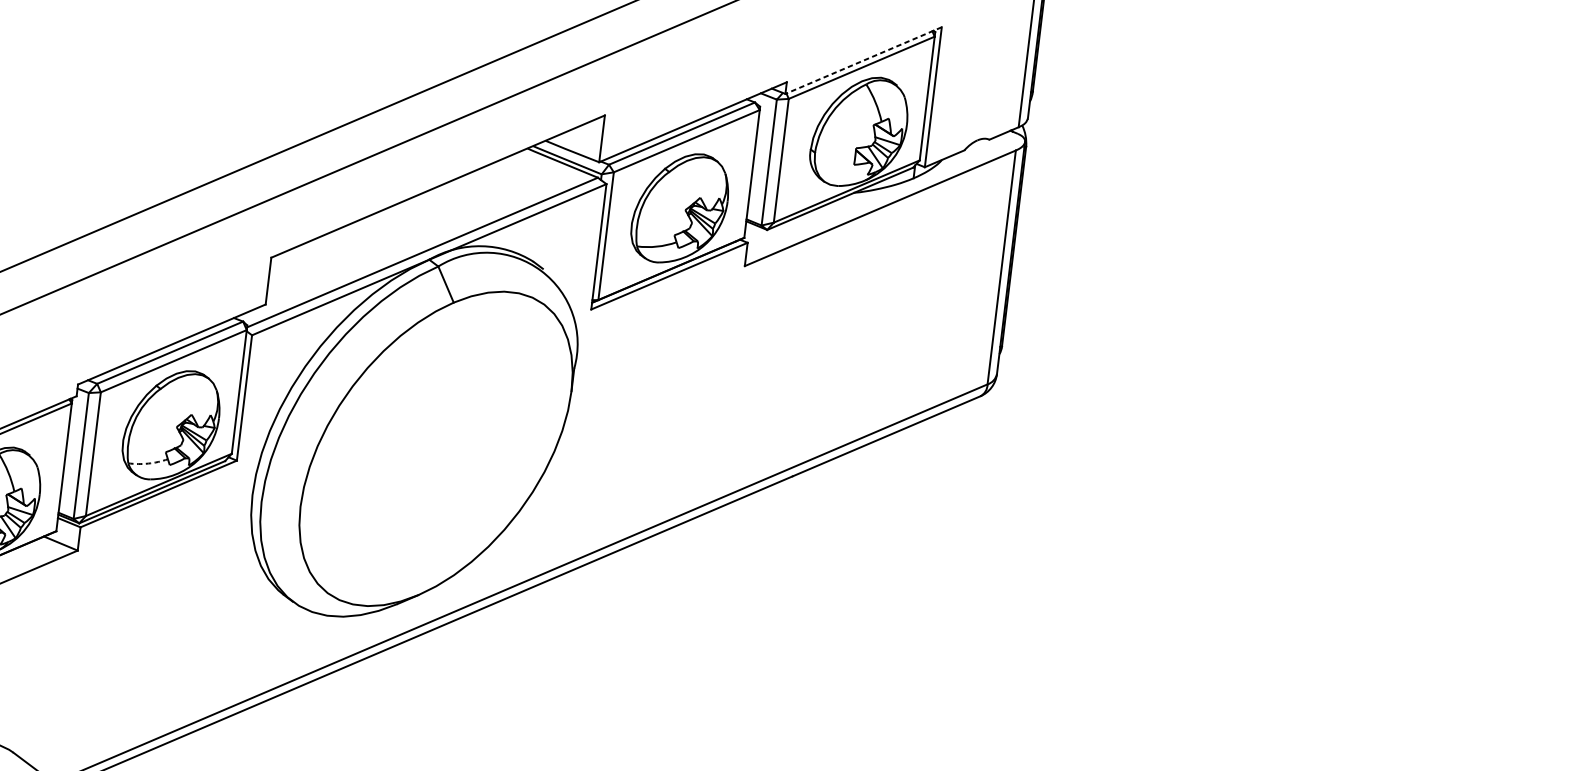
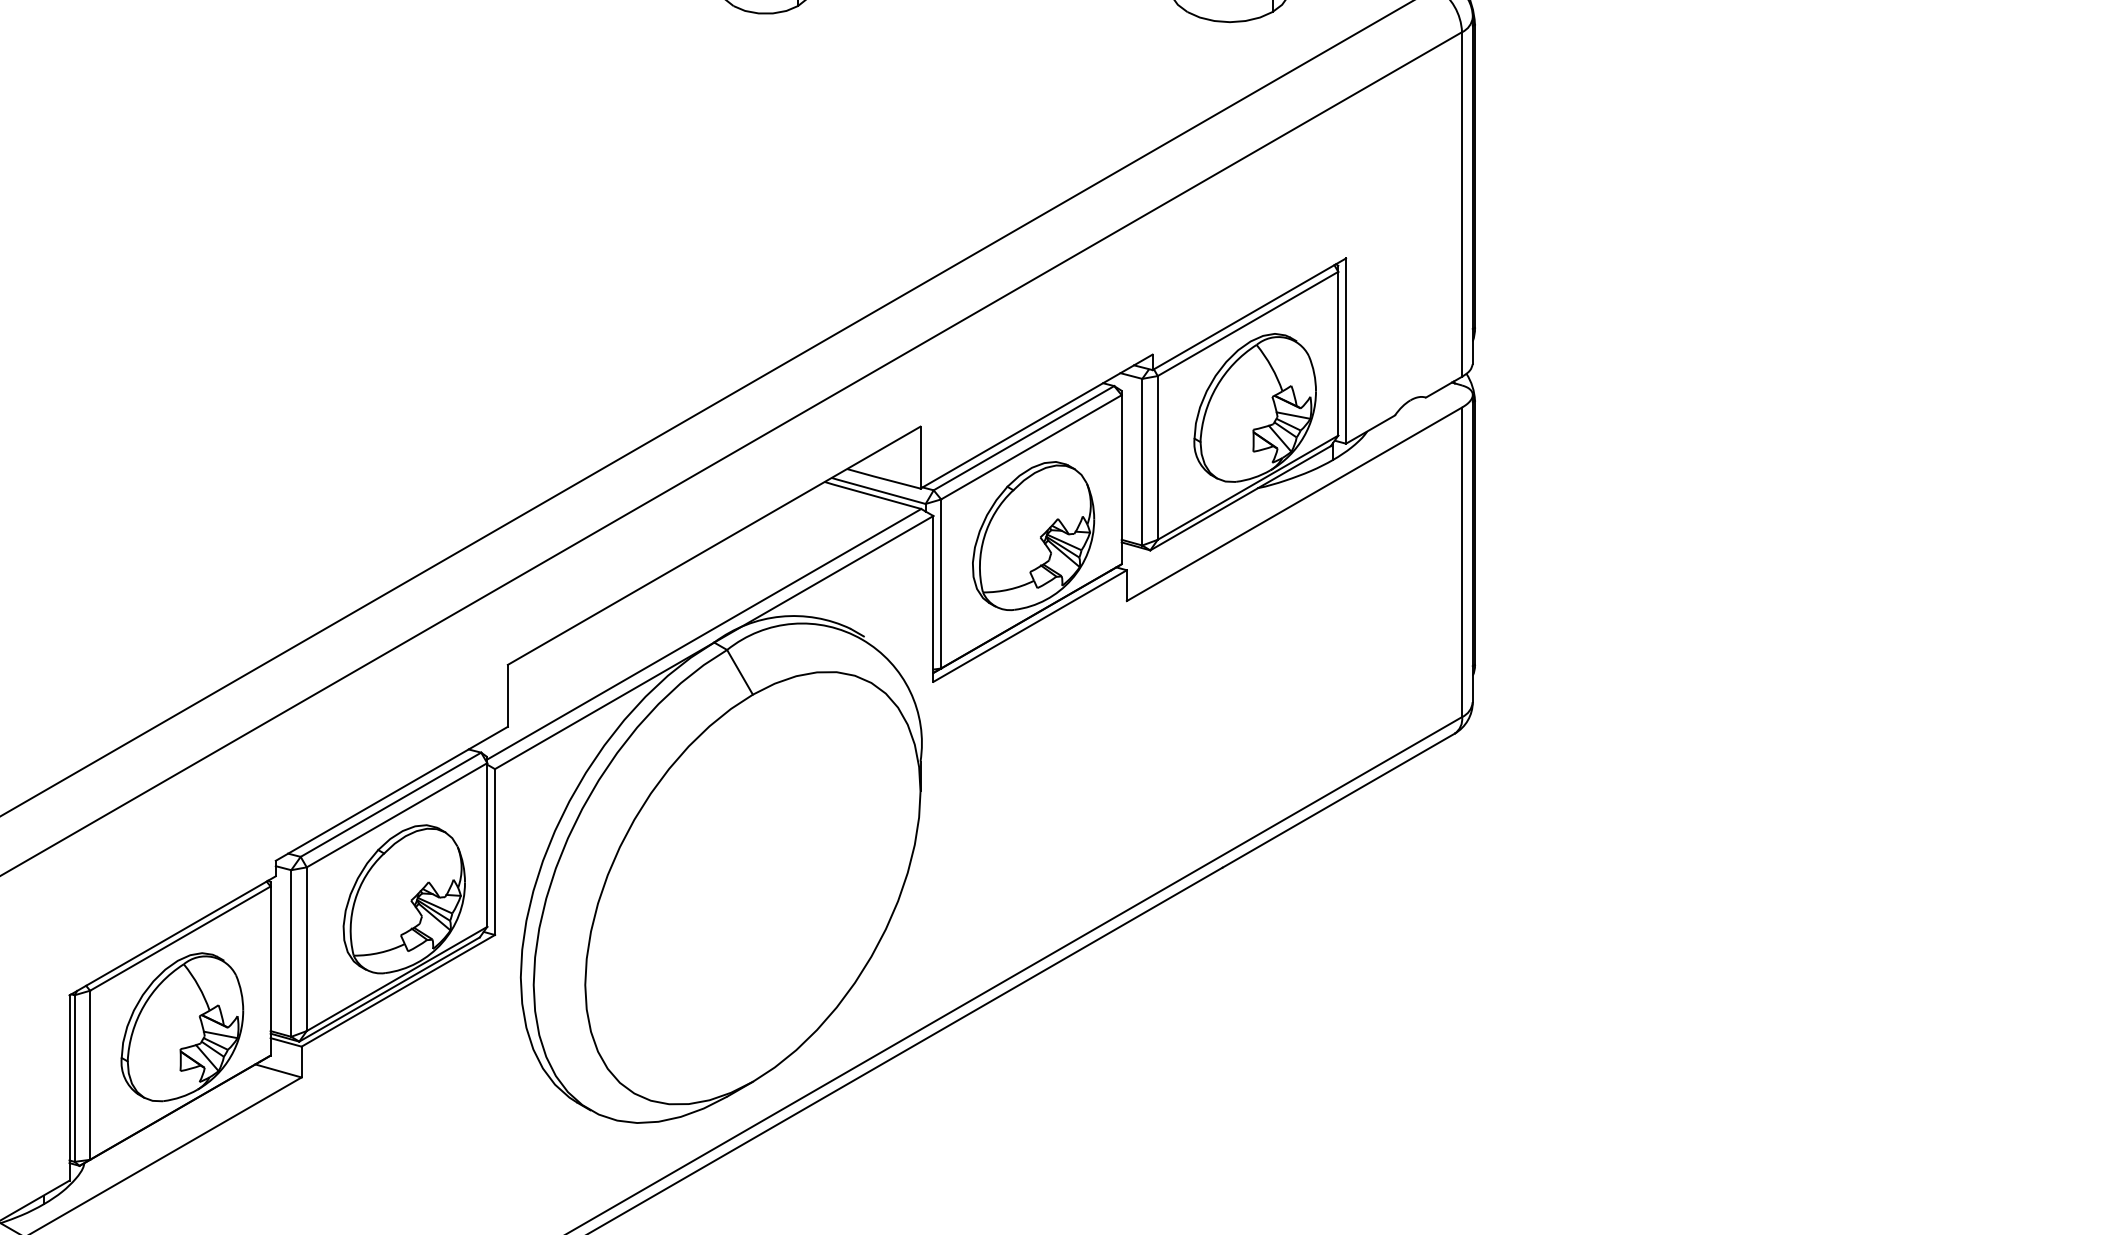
line: (863, 60) -> (1249, 314), dashed -> solid
arc: (148, 463) -> (379, 952), dashed -> solid

